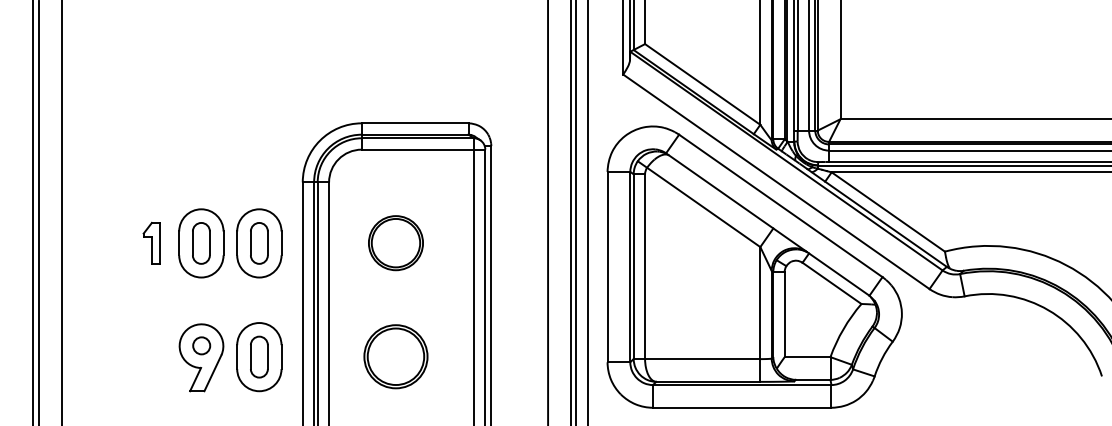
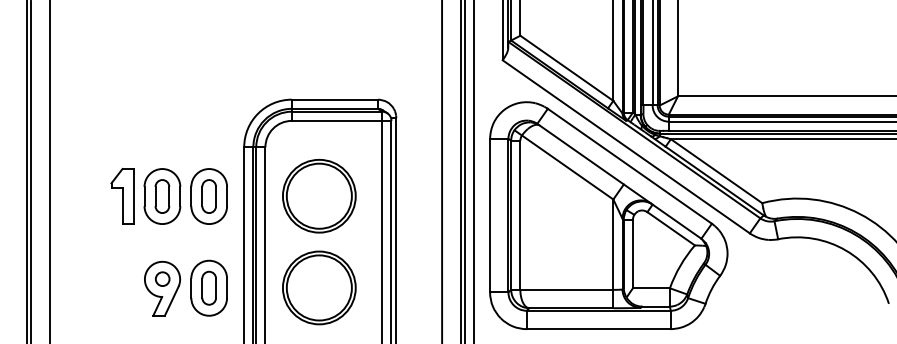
part: (151, 243) -> (122, 196), size x1.67
part: (396, 243) -> (319, 196), size x1.67
part: (396, 356) -> (319, 287), size x1.43

